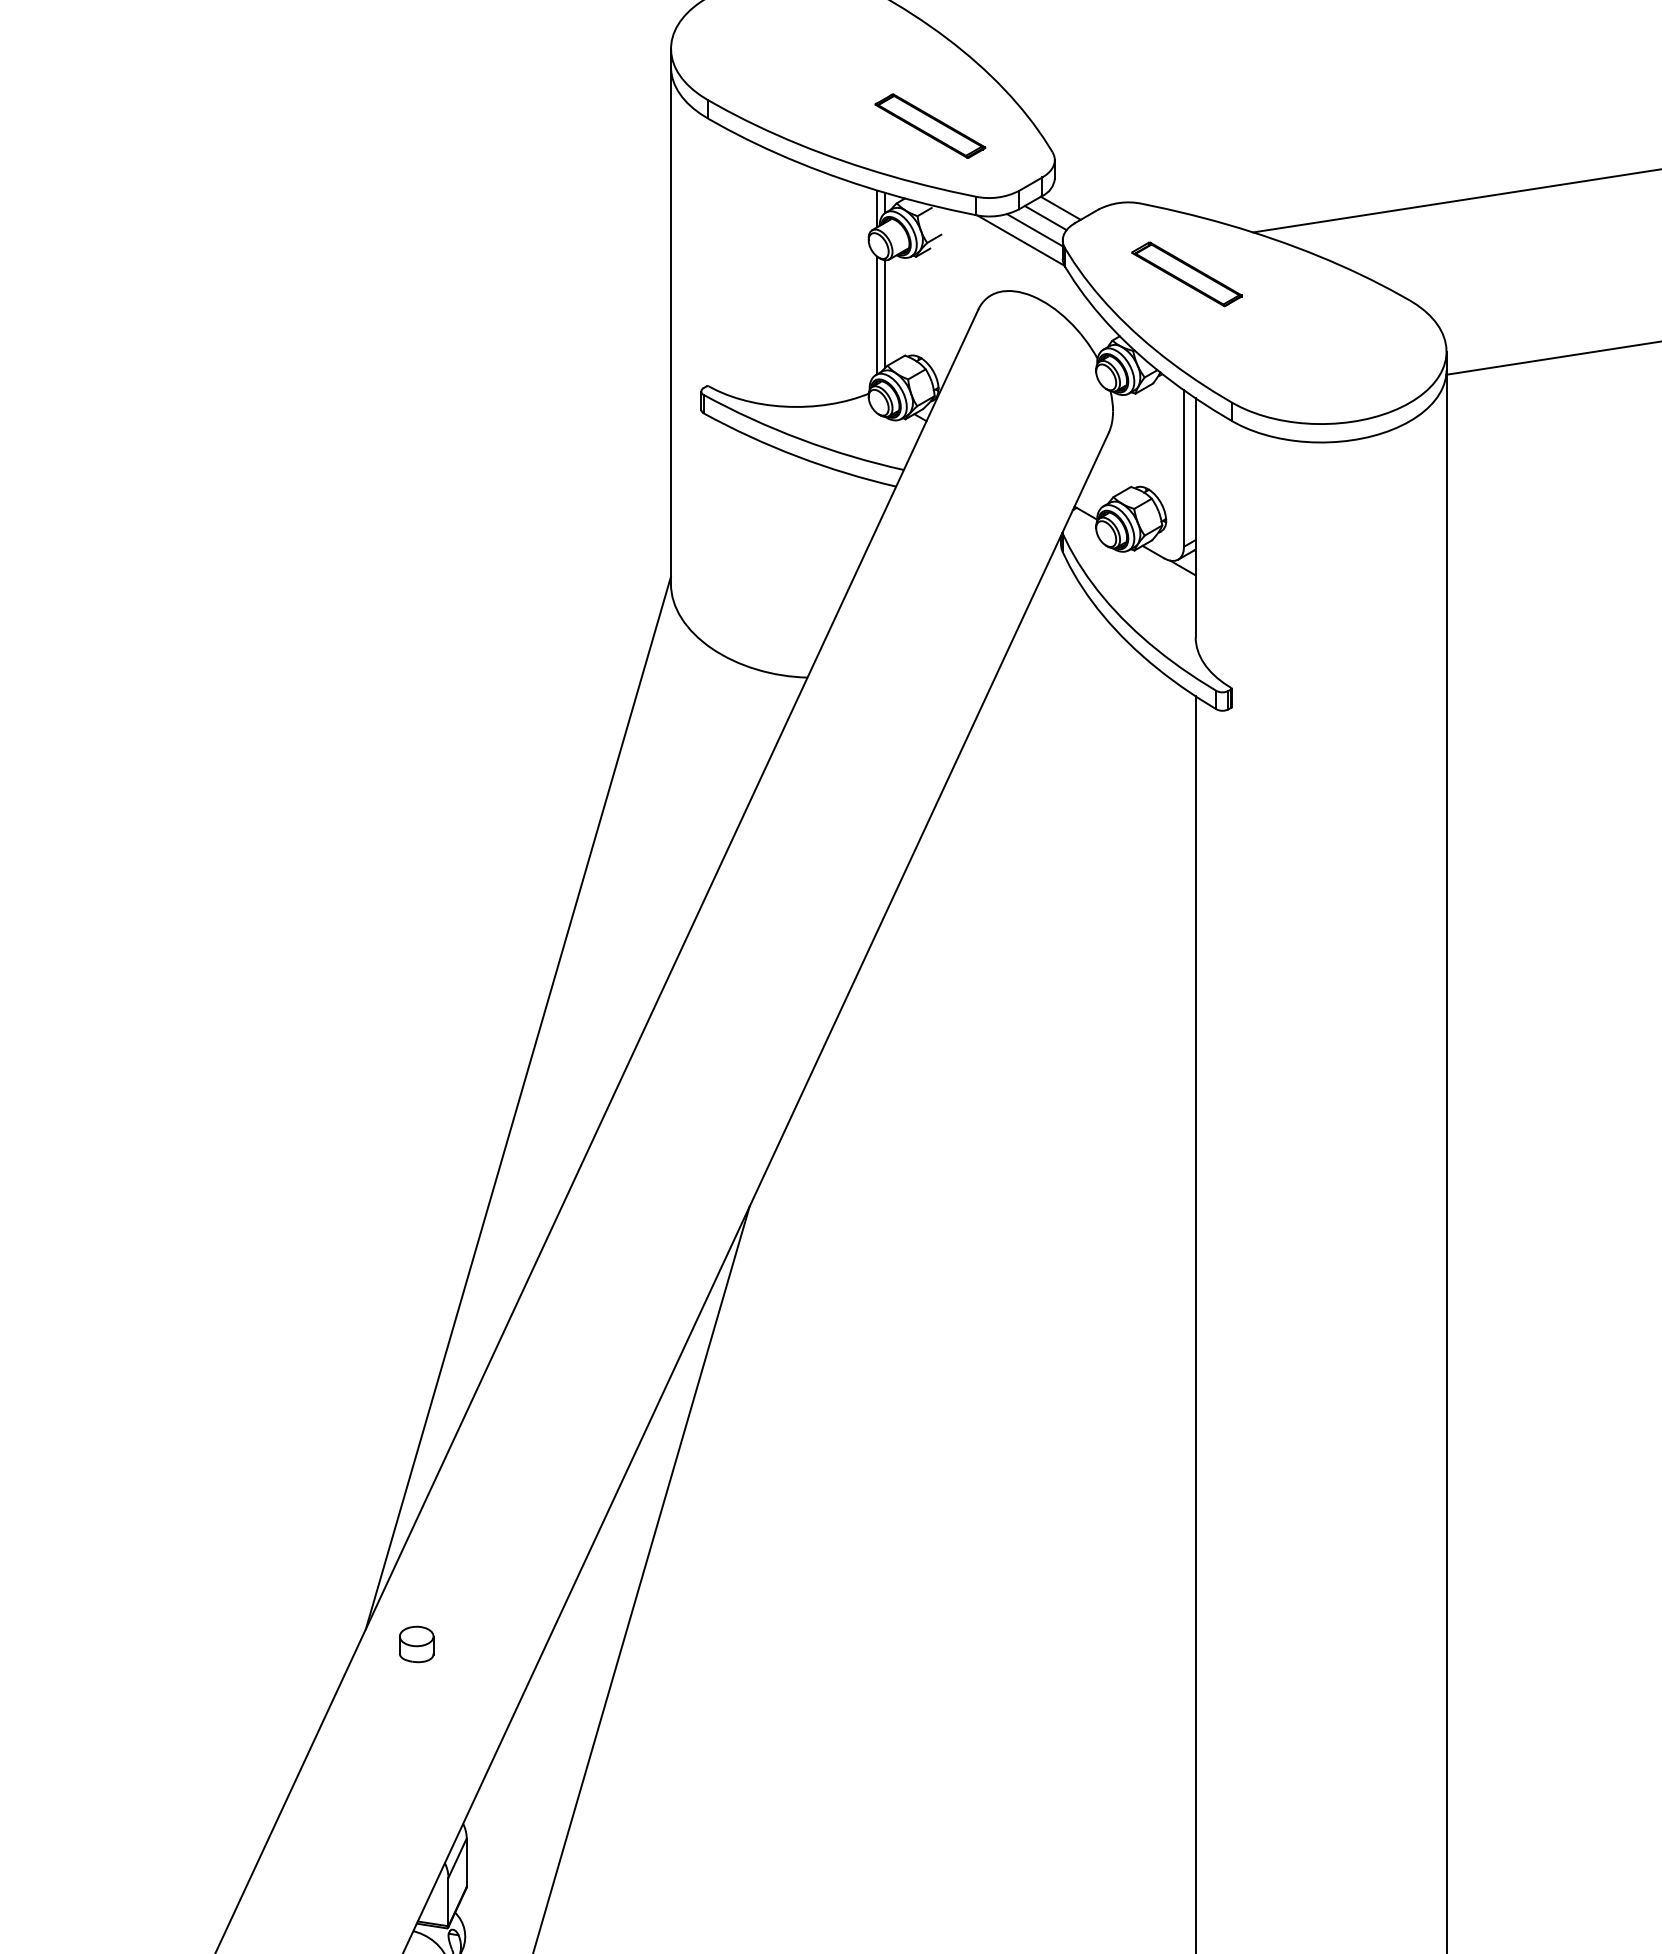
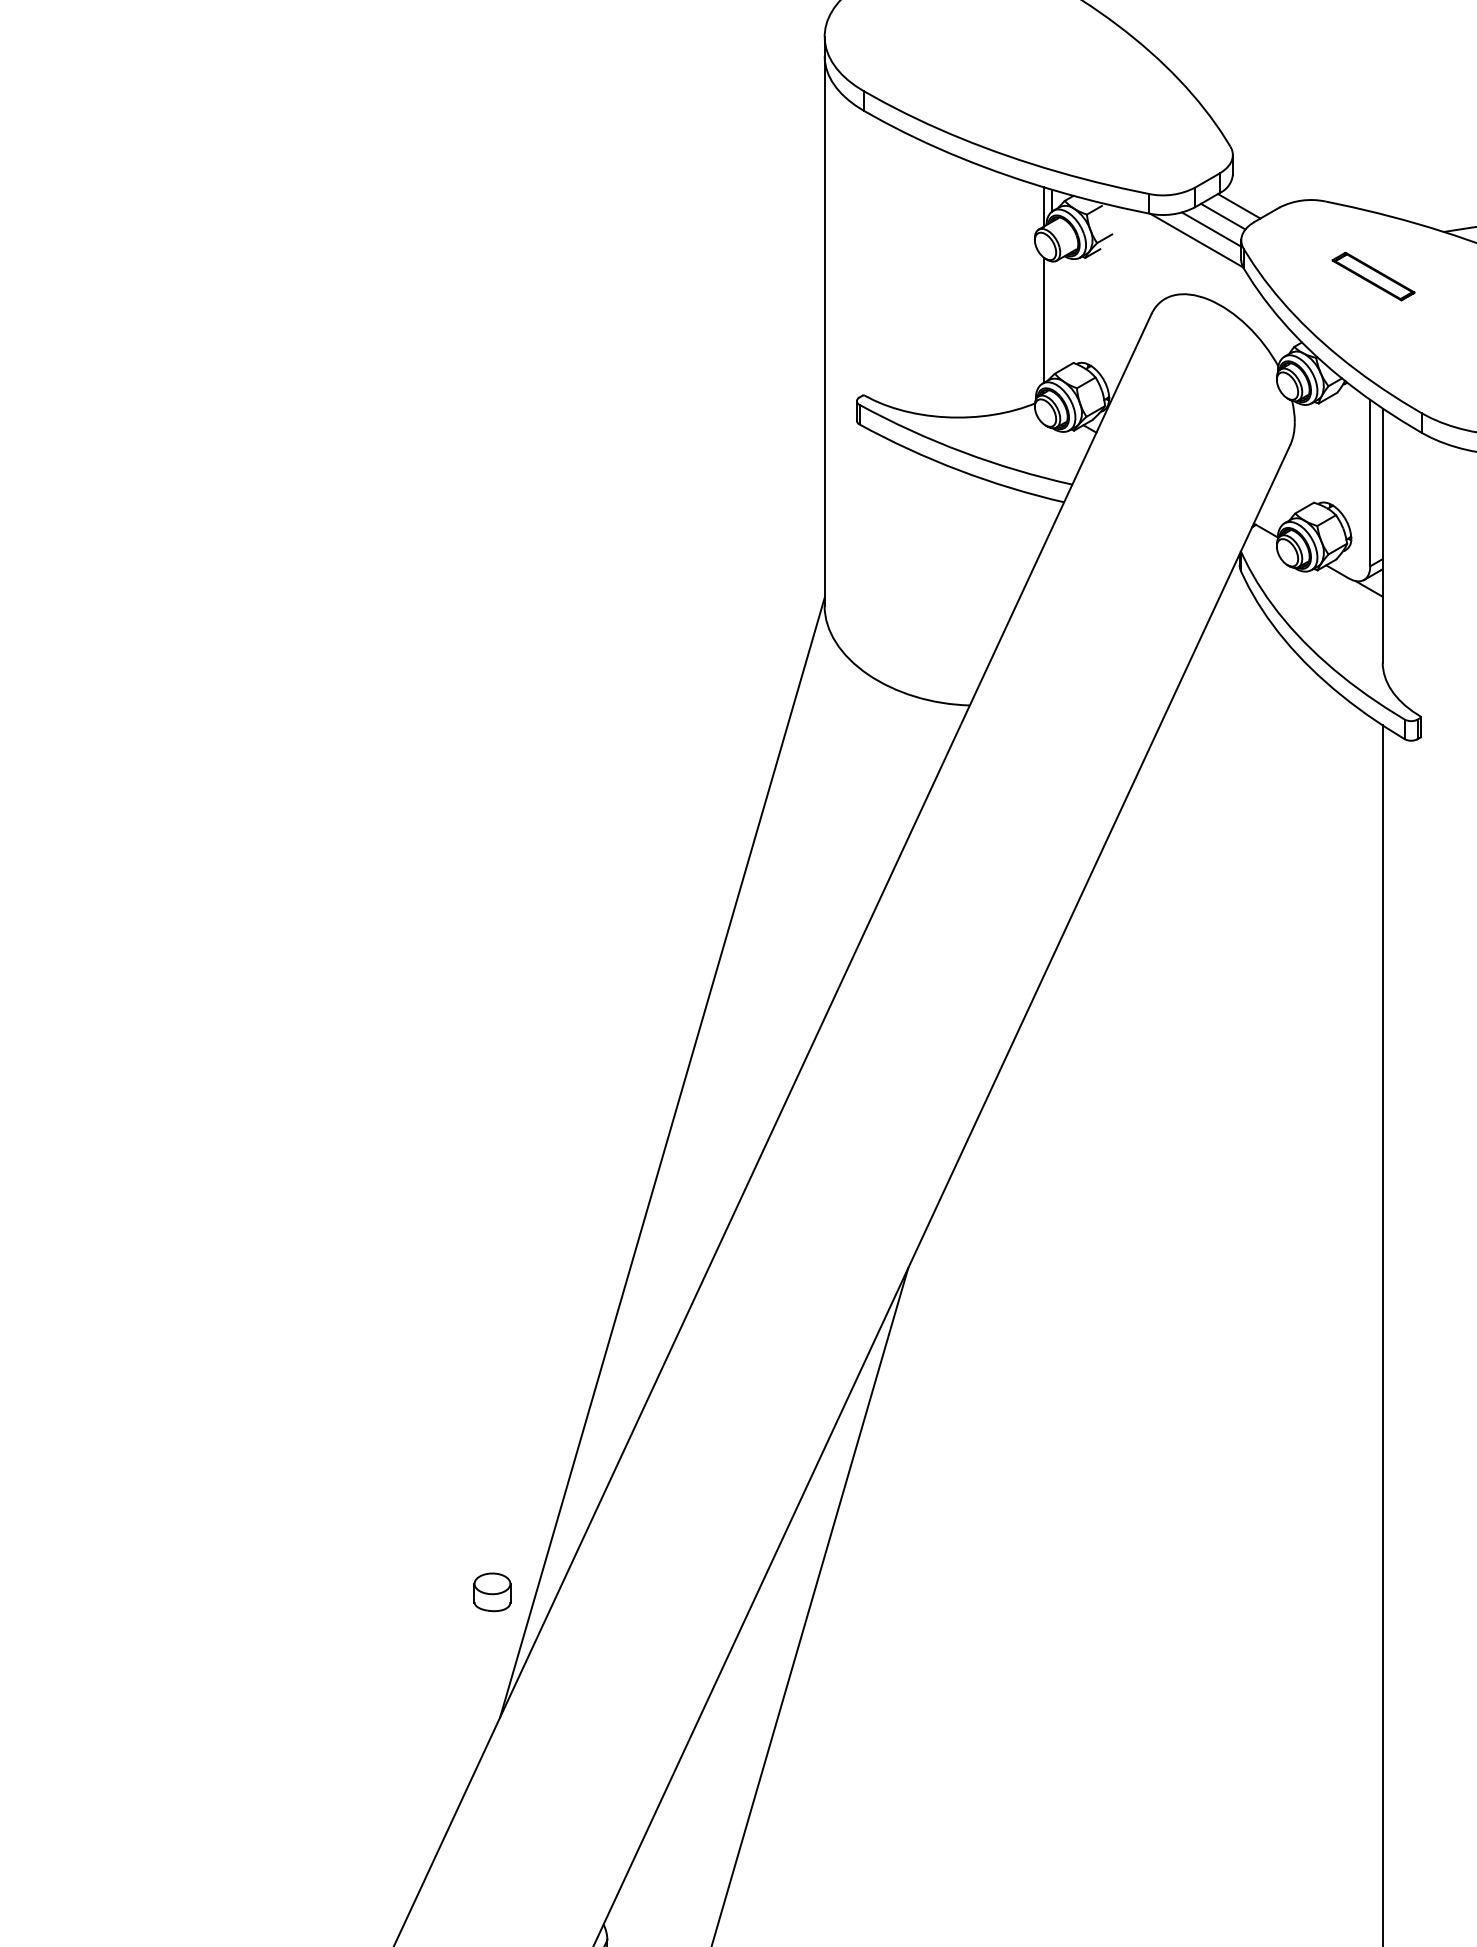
part: (930, 125) -> (1100, 118), removed
part: (1186, 274) -> (1372, 276), size x0.7
line: (884, 314) -> (1051, 319), removed
part: (416, 1644) -> (492, 1592), moved

